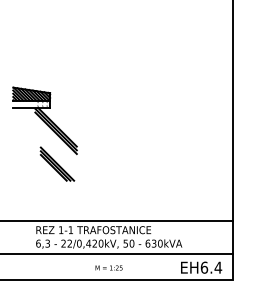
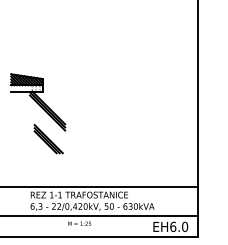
text: (108, 267) -> (79, 223), moved
text: (218, 267) -> (185, 226), EH6.4 -> EH6.0

